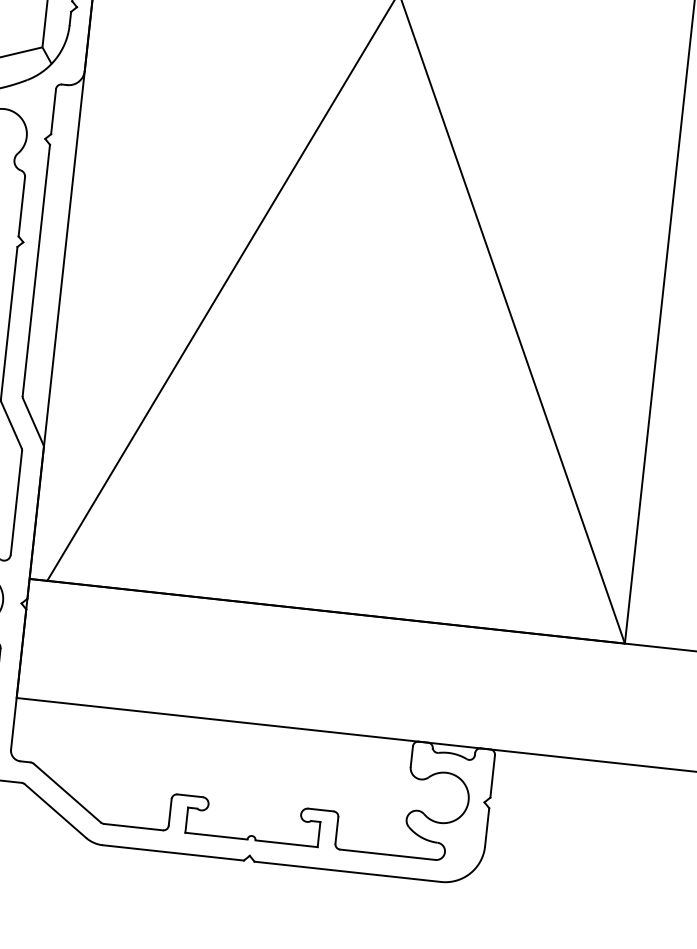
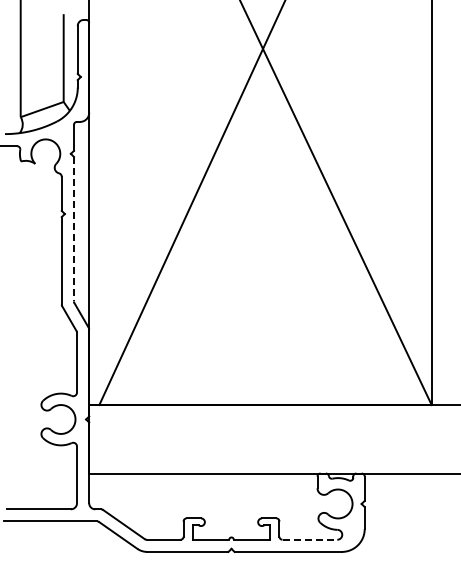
line: (35, 270) -> (73, 229), solid -> dashed
line: (388, 854) -> (310, 539), solid -> dashed

